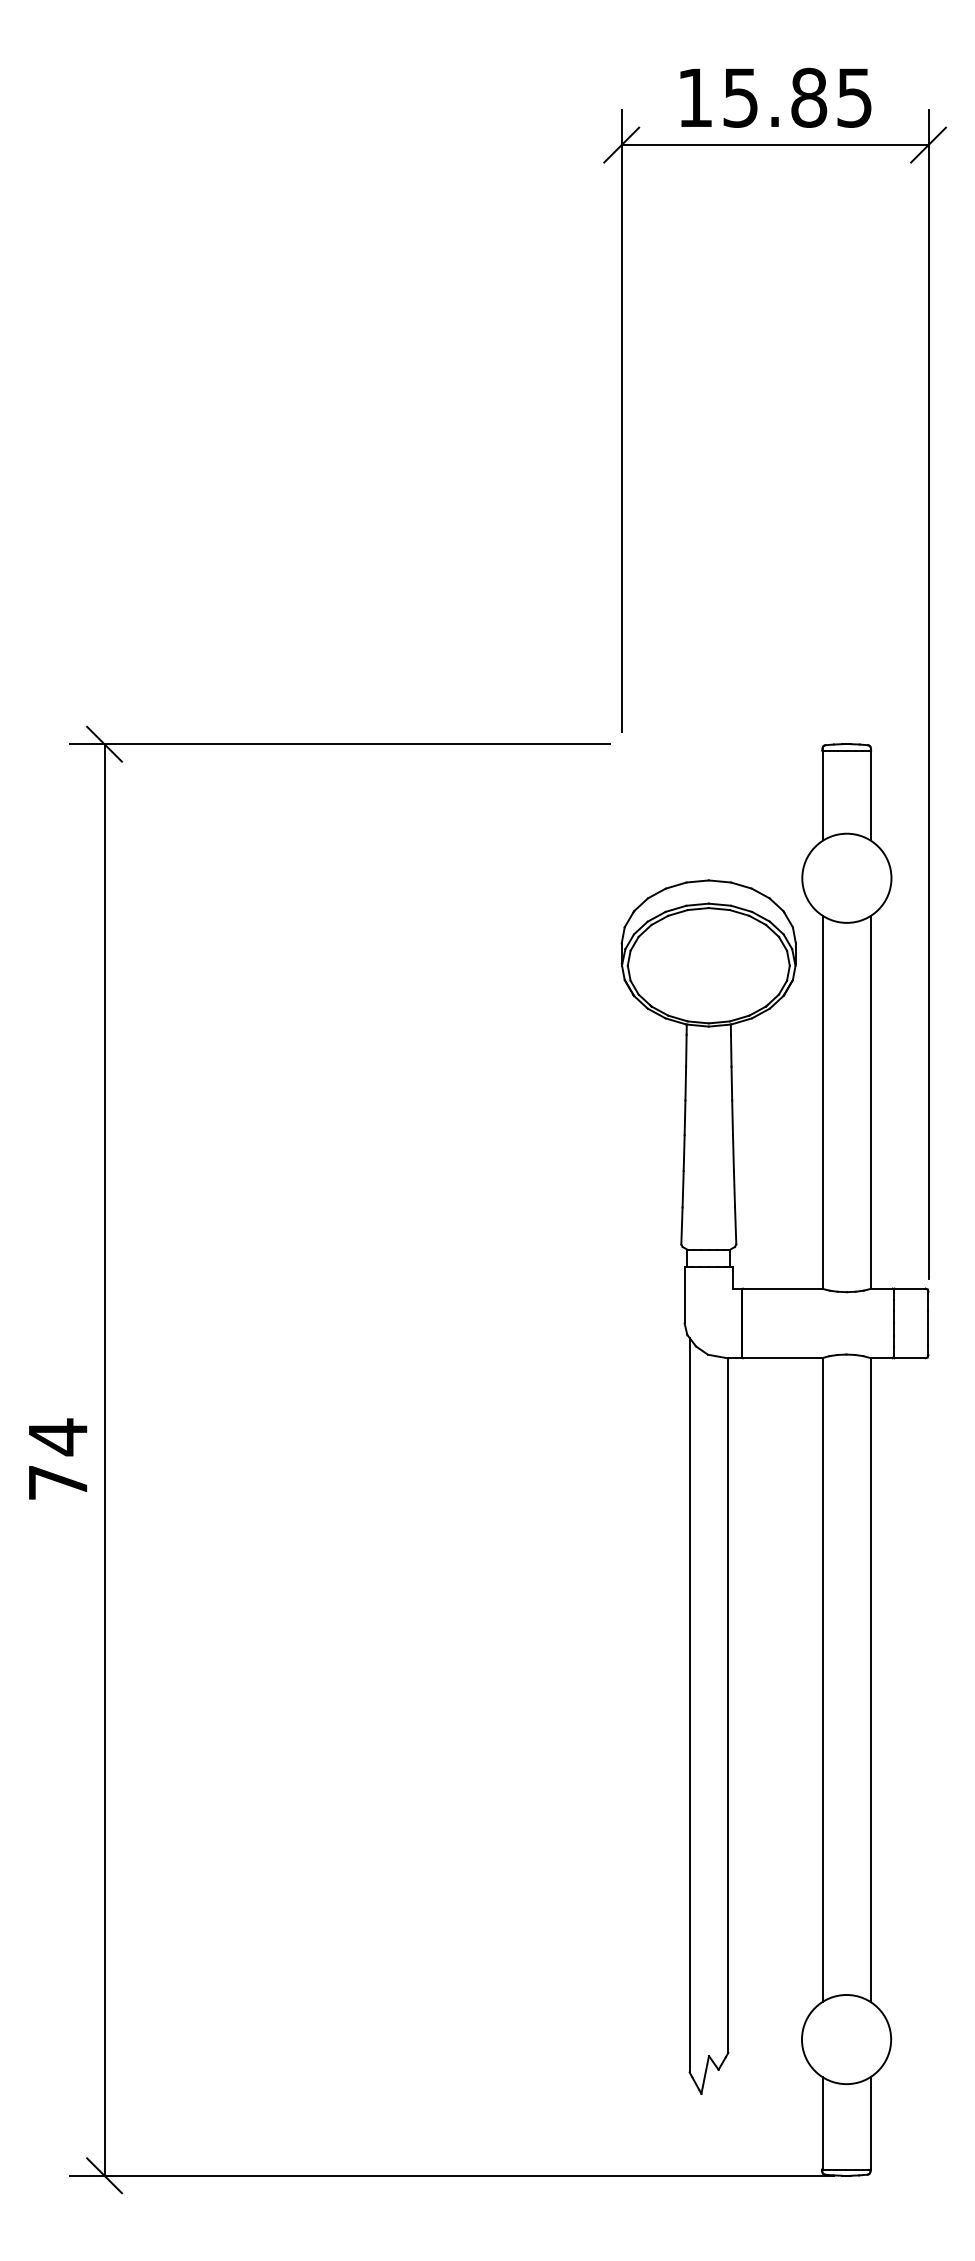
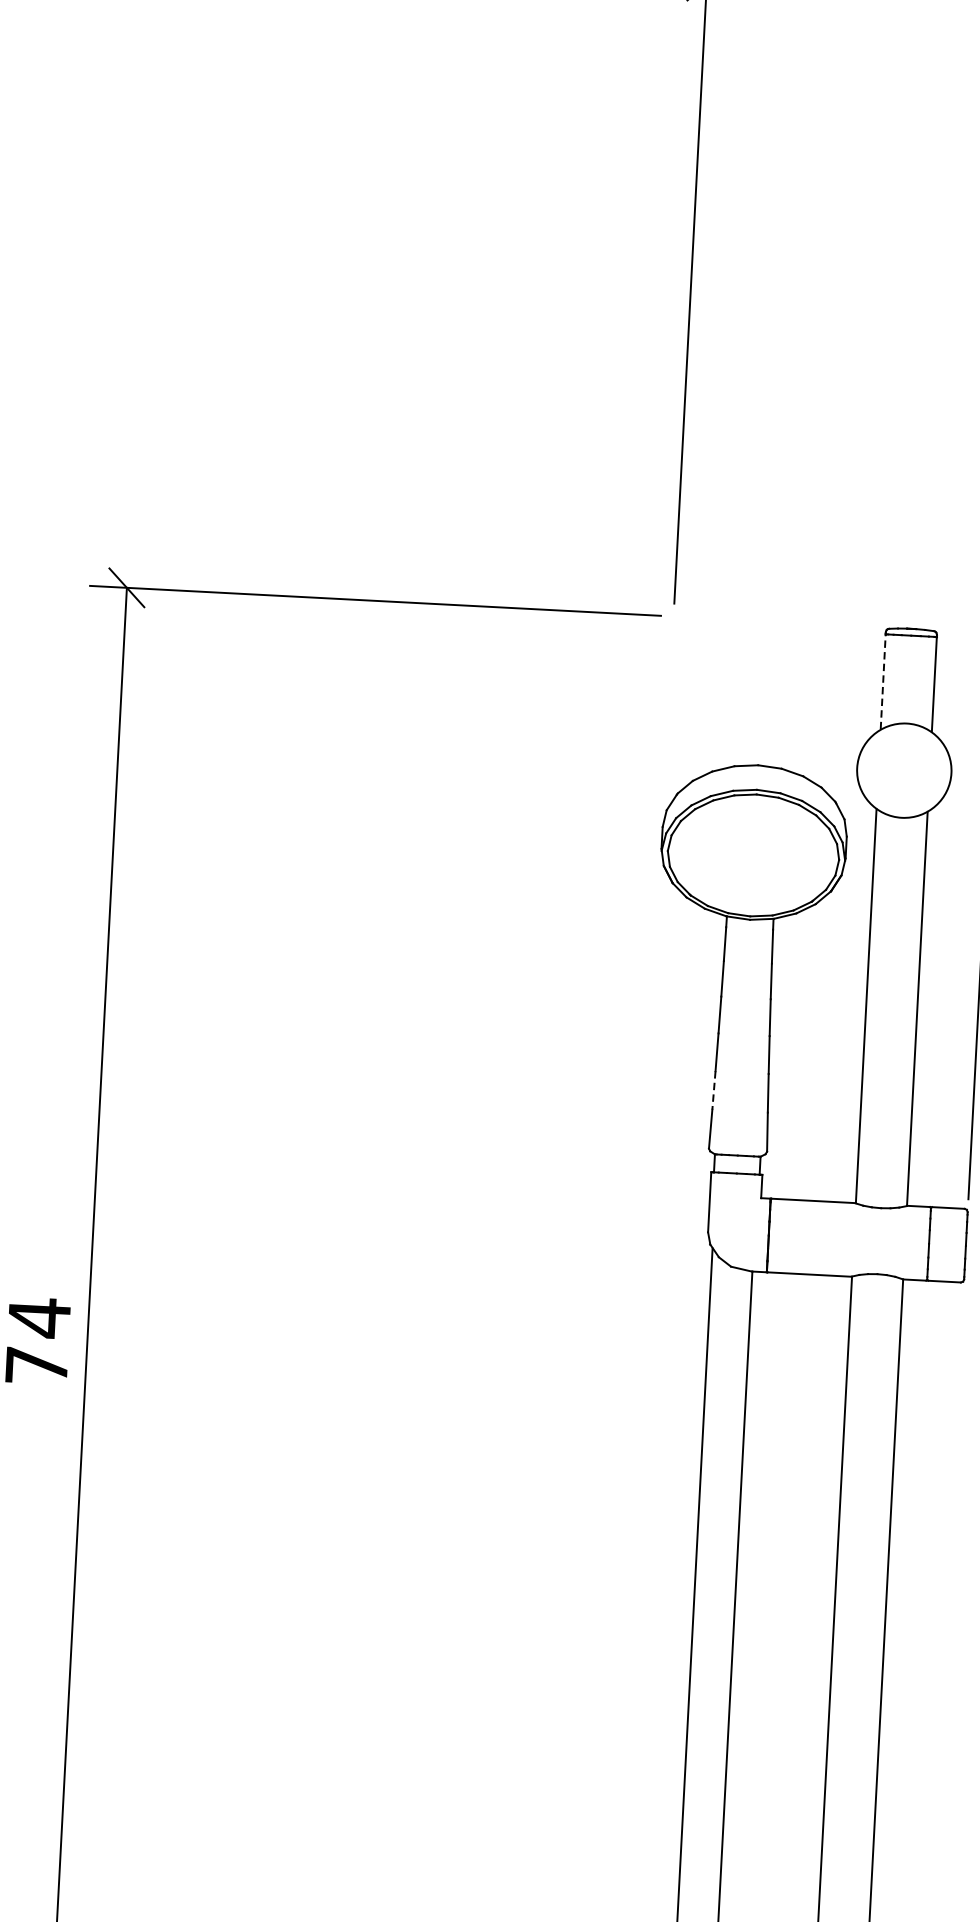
line: (822, 795) -> (883, 681), solid -> dashed
line: (683, 1189) -> (714, 1090), solid -> dashed

